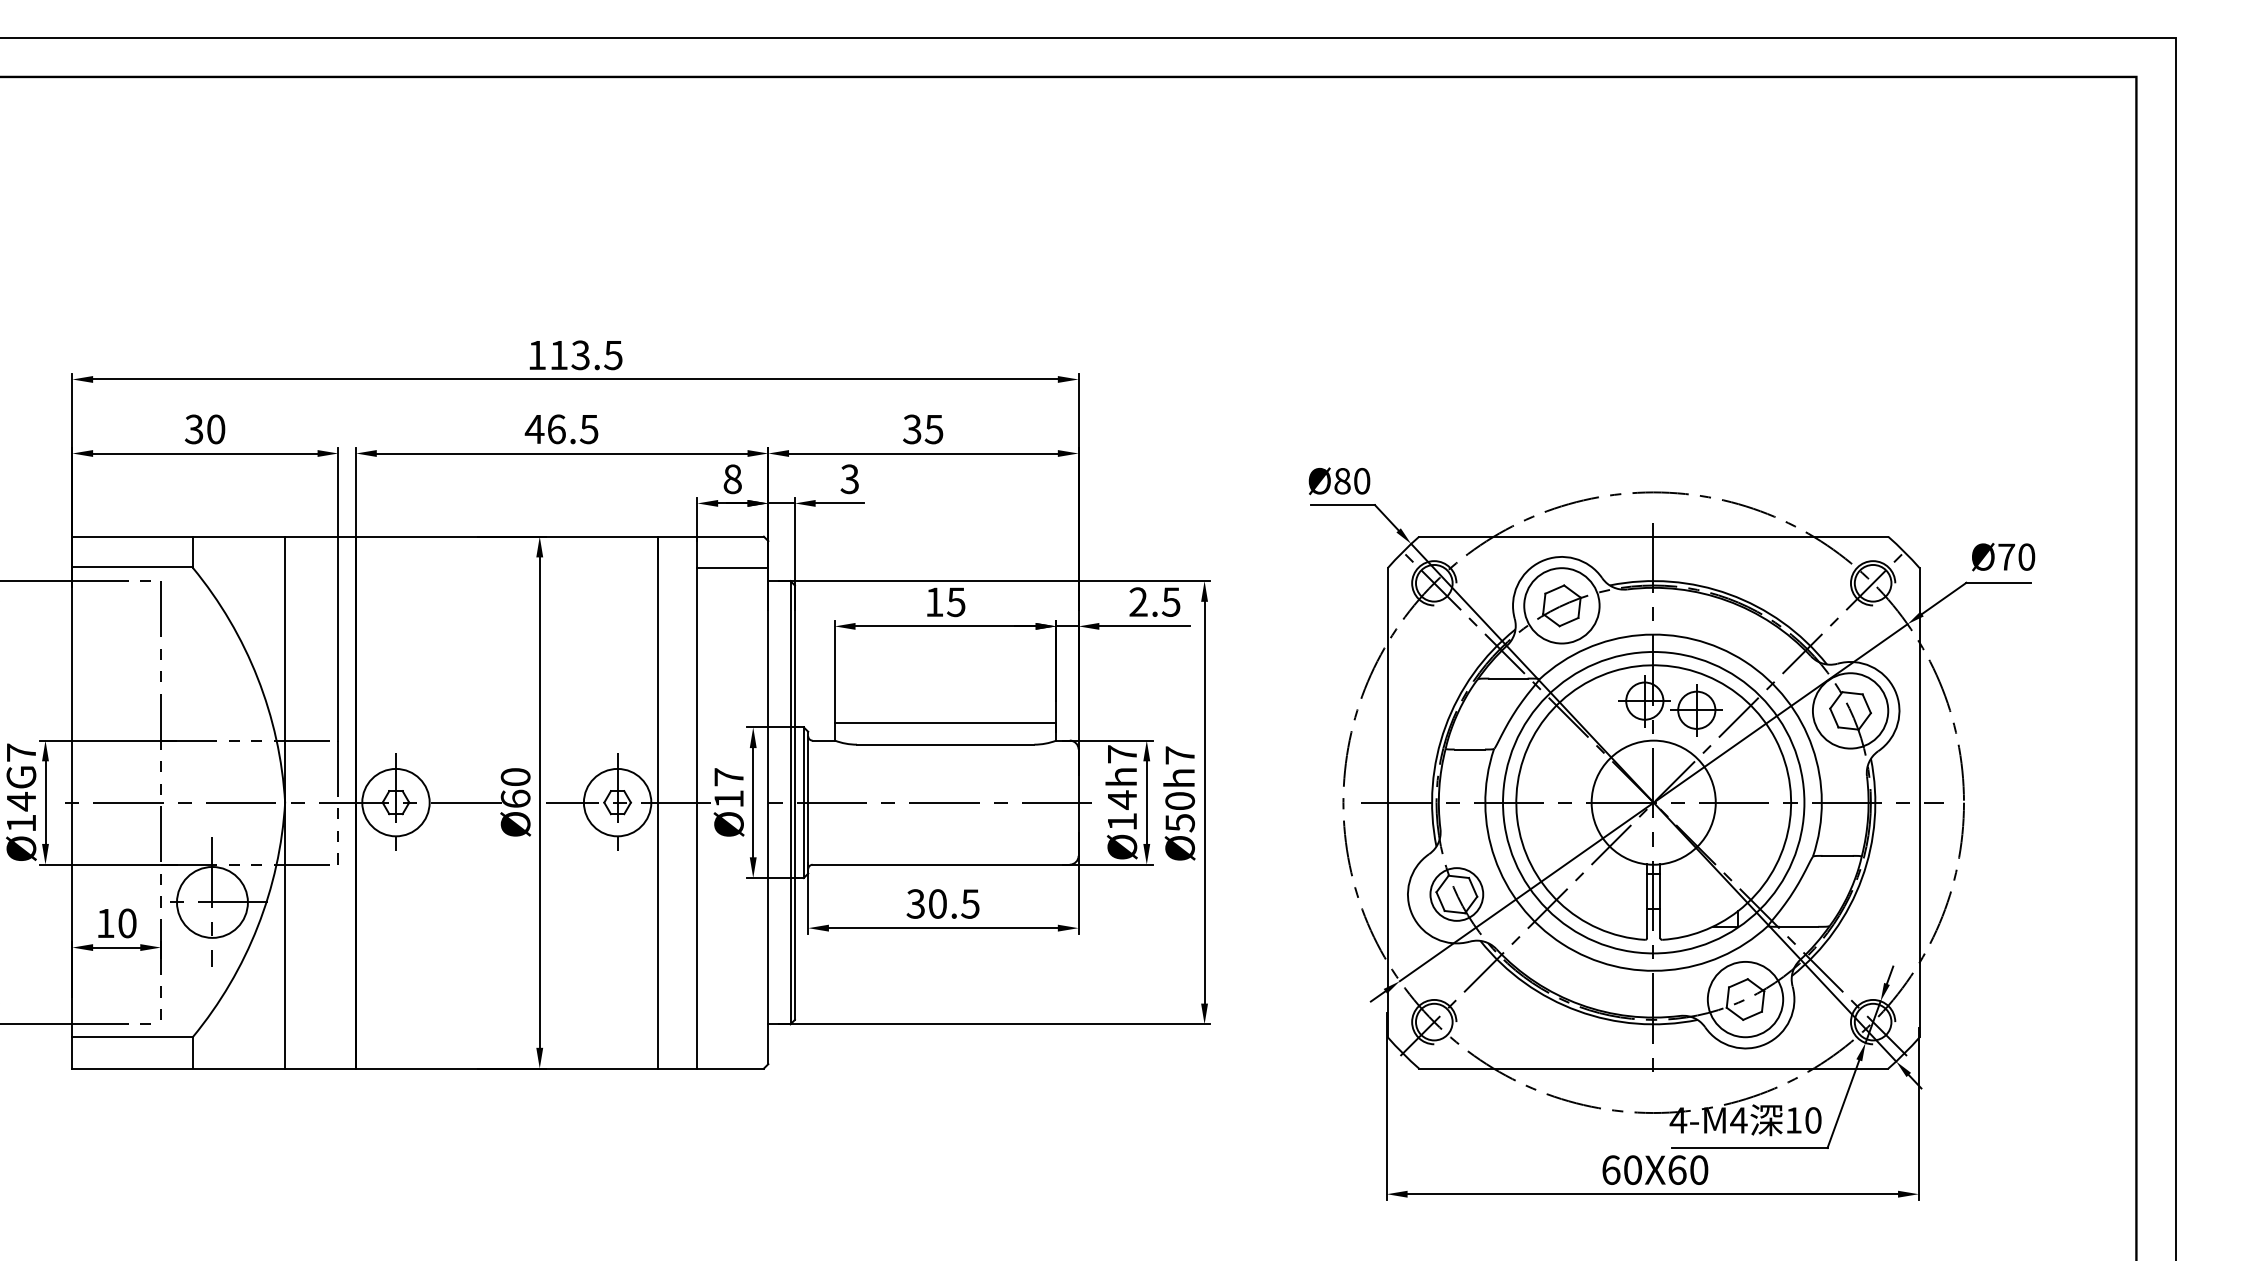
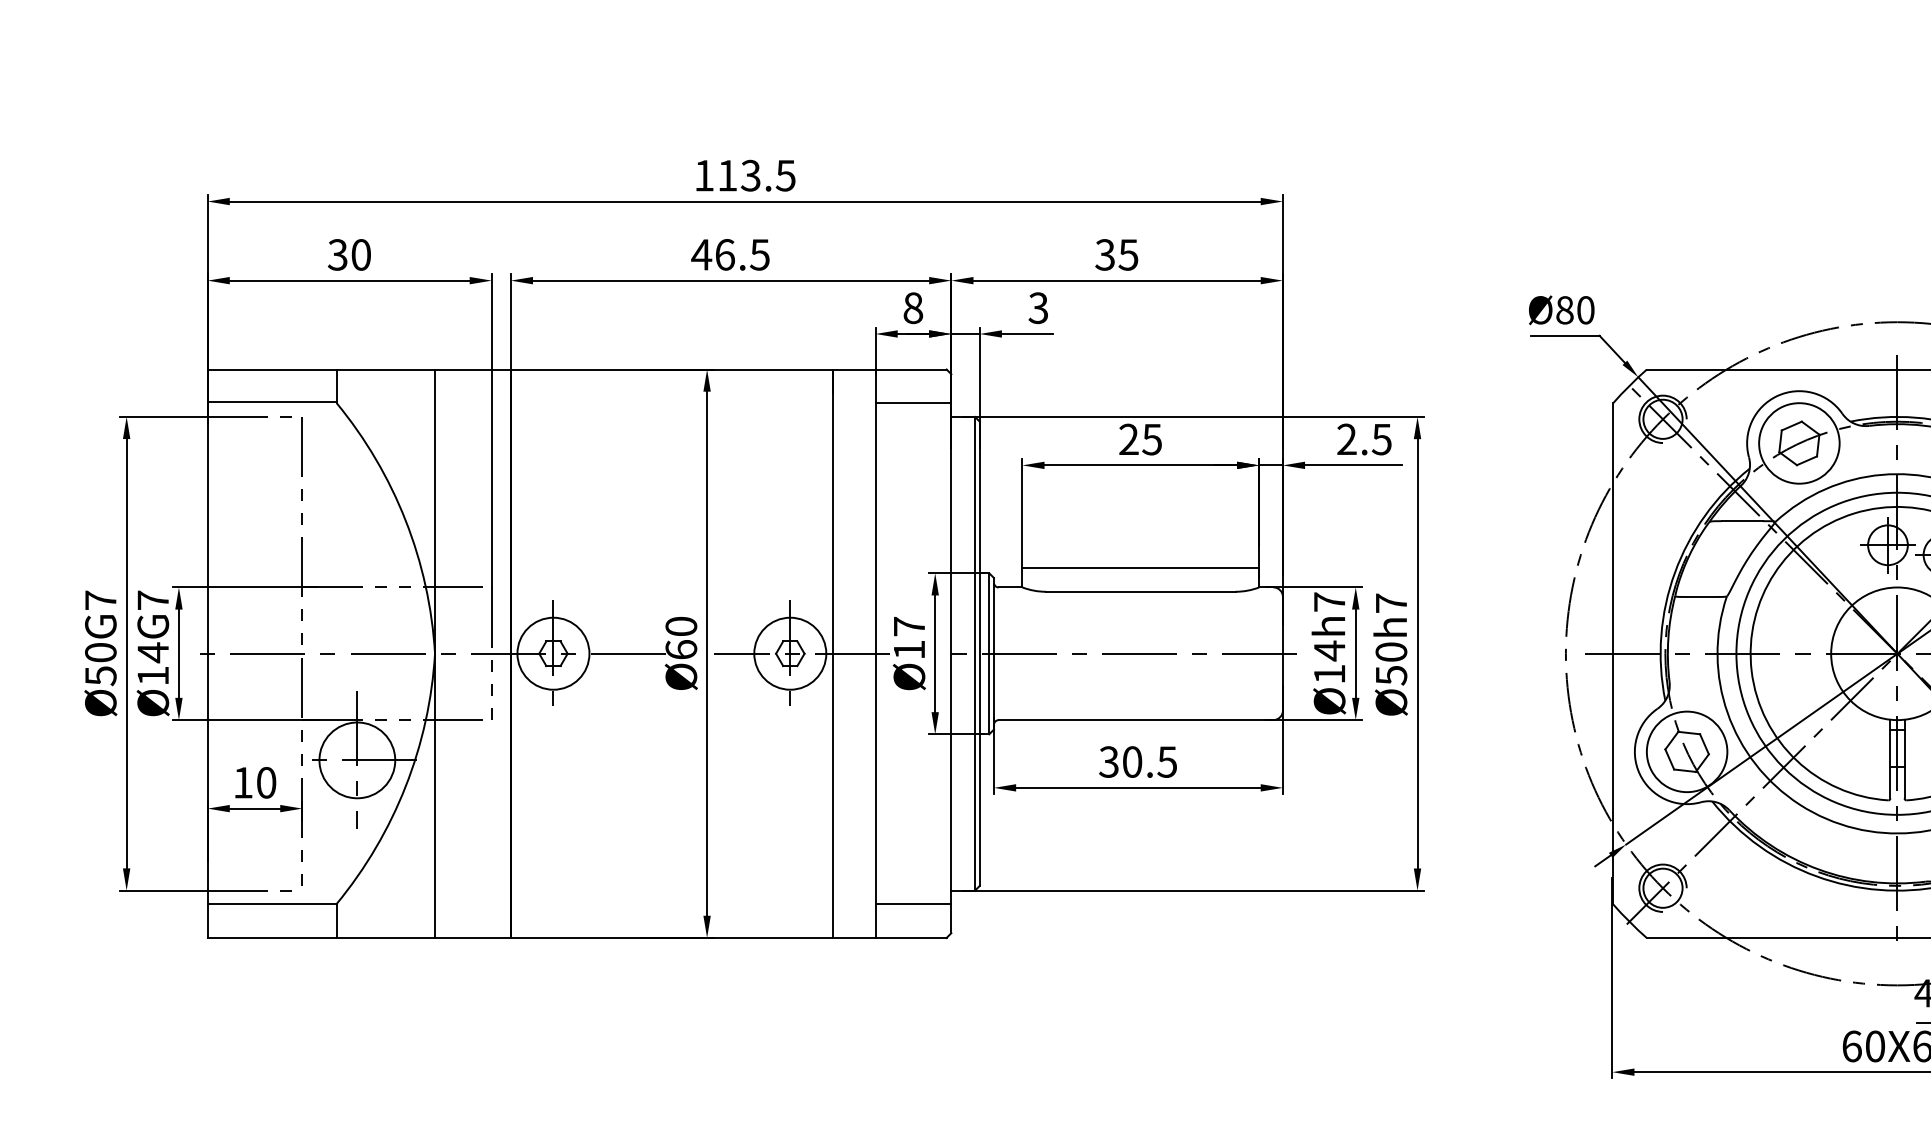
text: (934, 601) -> (1128, 438), 15 -> 25
circle: (1456, 894) -> (1686, 751), size x1.43
line: (732, 1037) -> (913, 904), added

